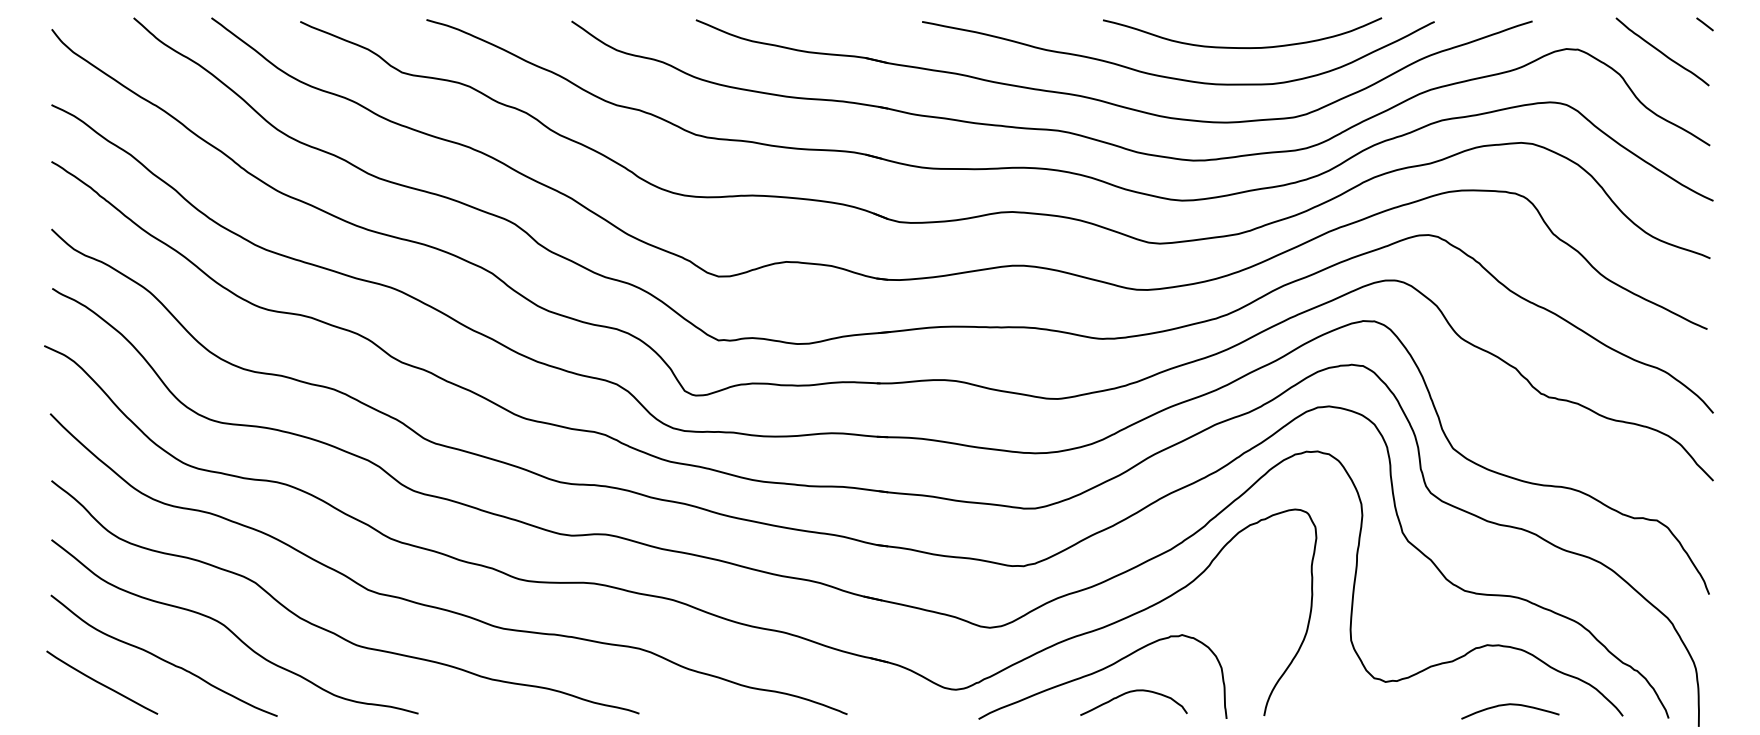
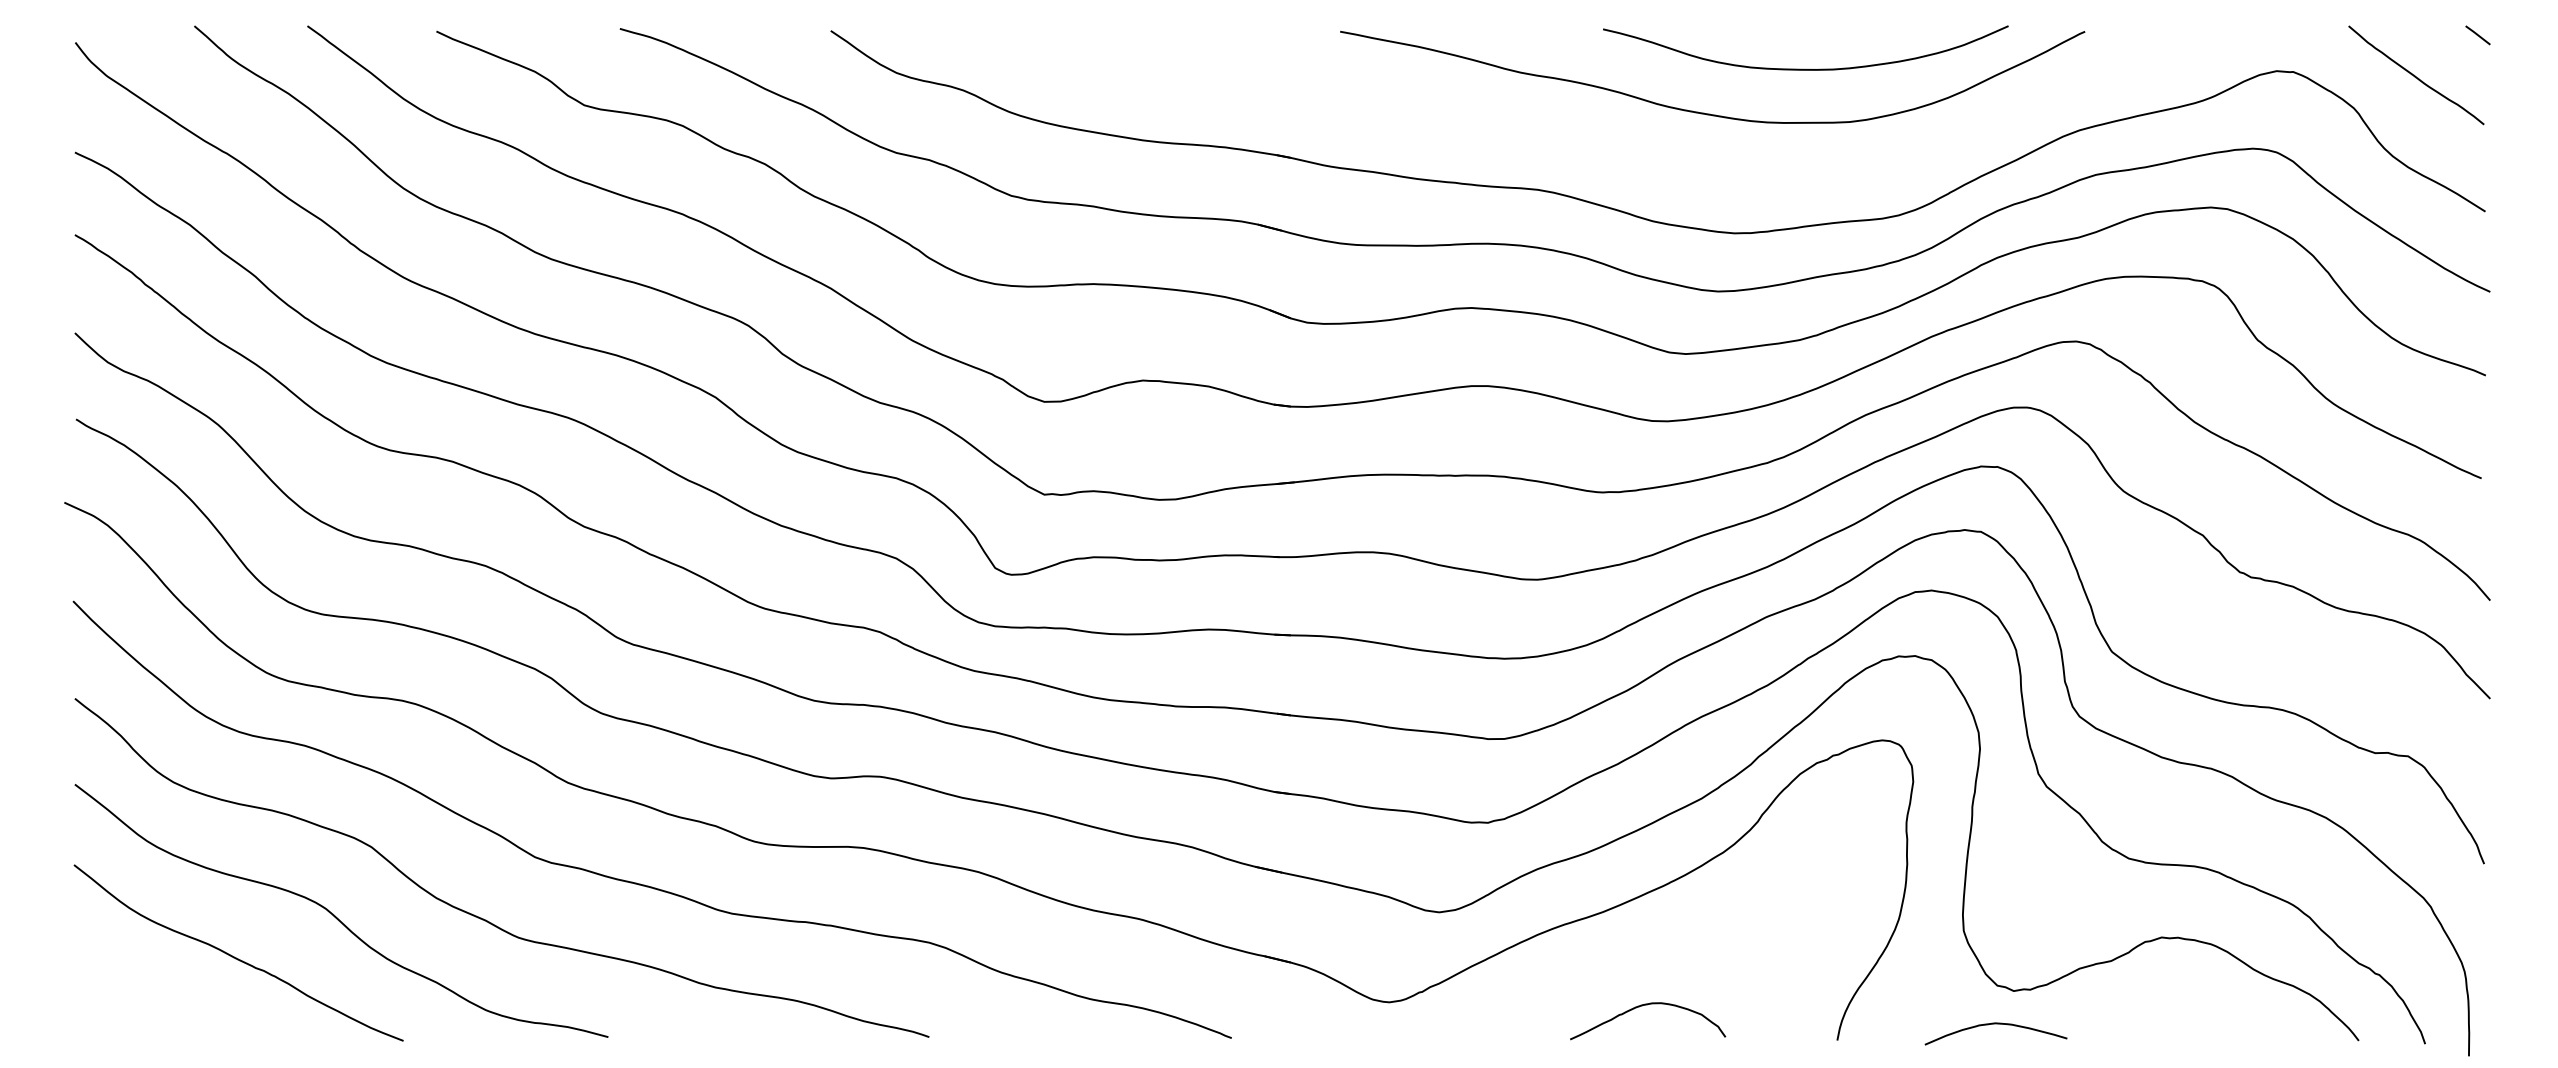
part: (1104, 100) -> (1605, 145), removed
curve: (1100, 671) -> (1599, 975), removed
curve: (102, 683) -> (149, 993), removed
curve: (1510, 705) -> (1996, 1025), moved

